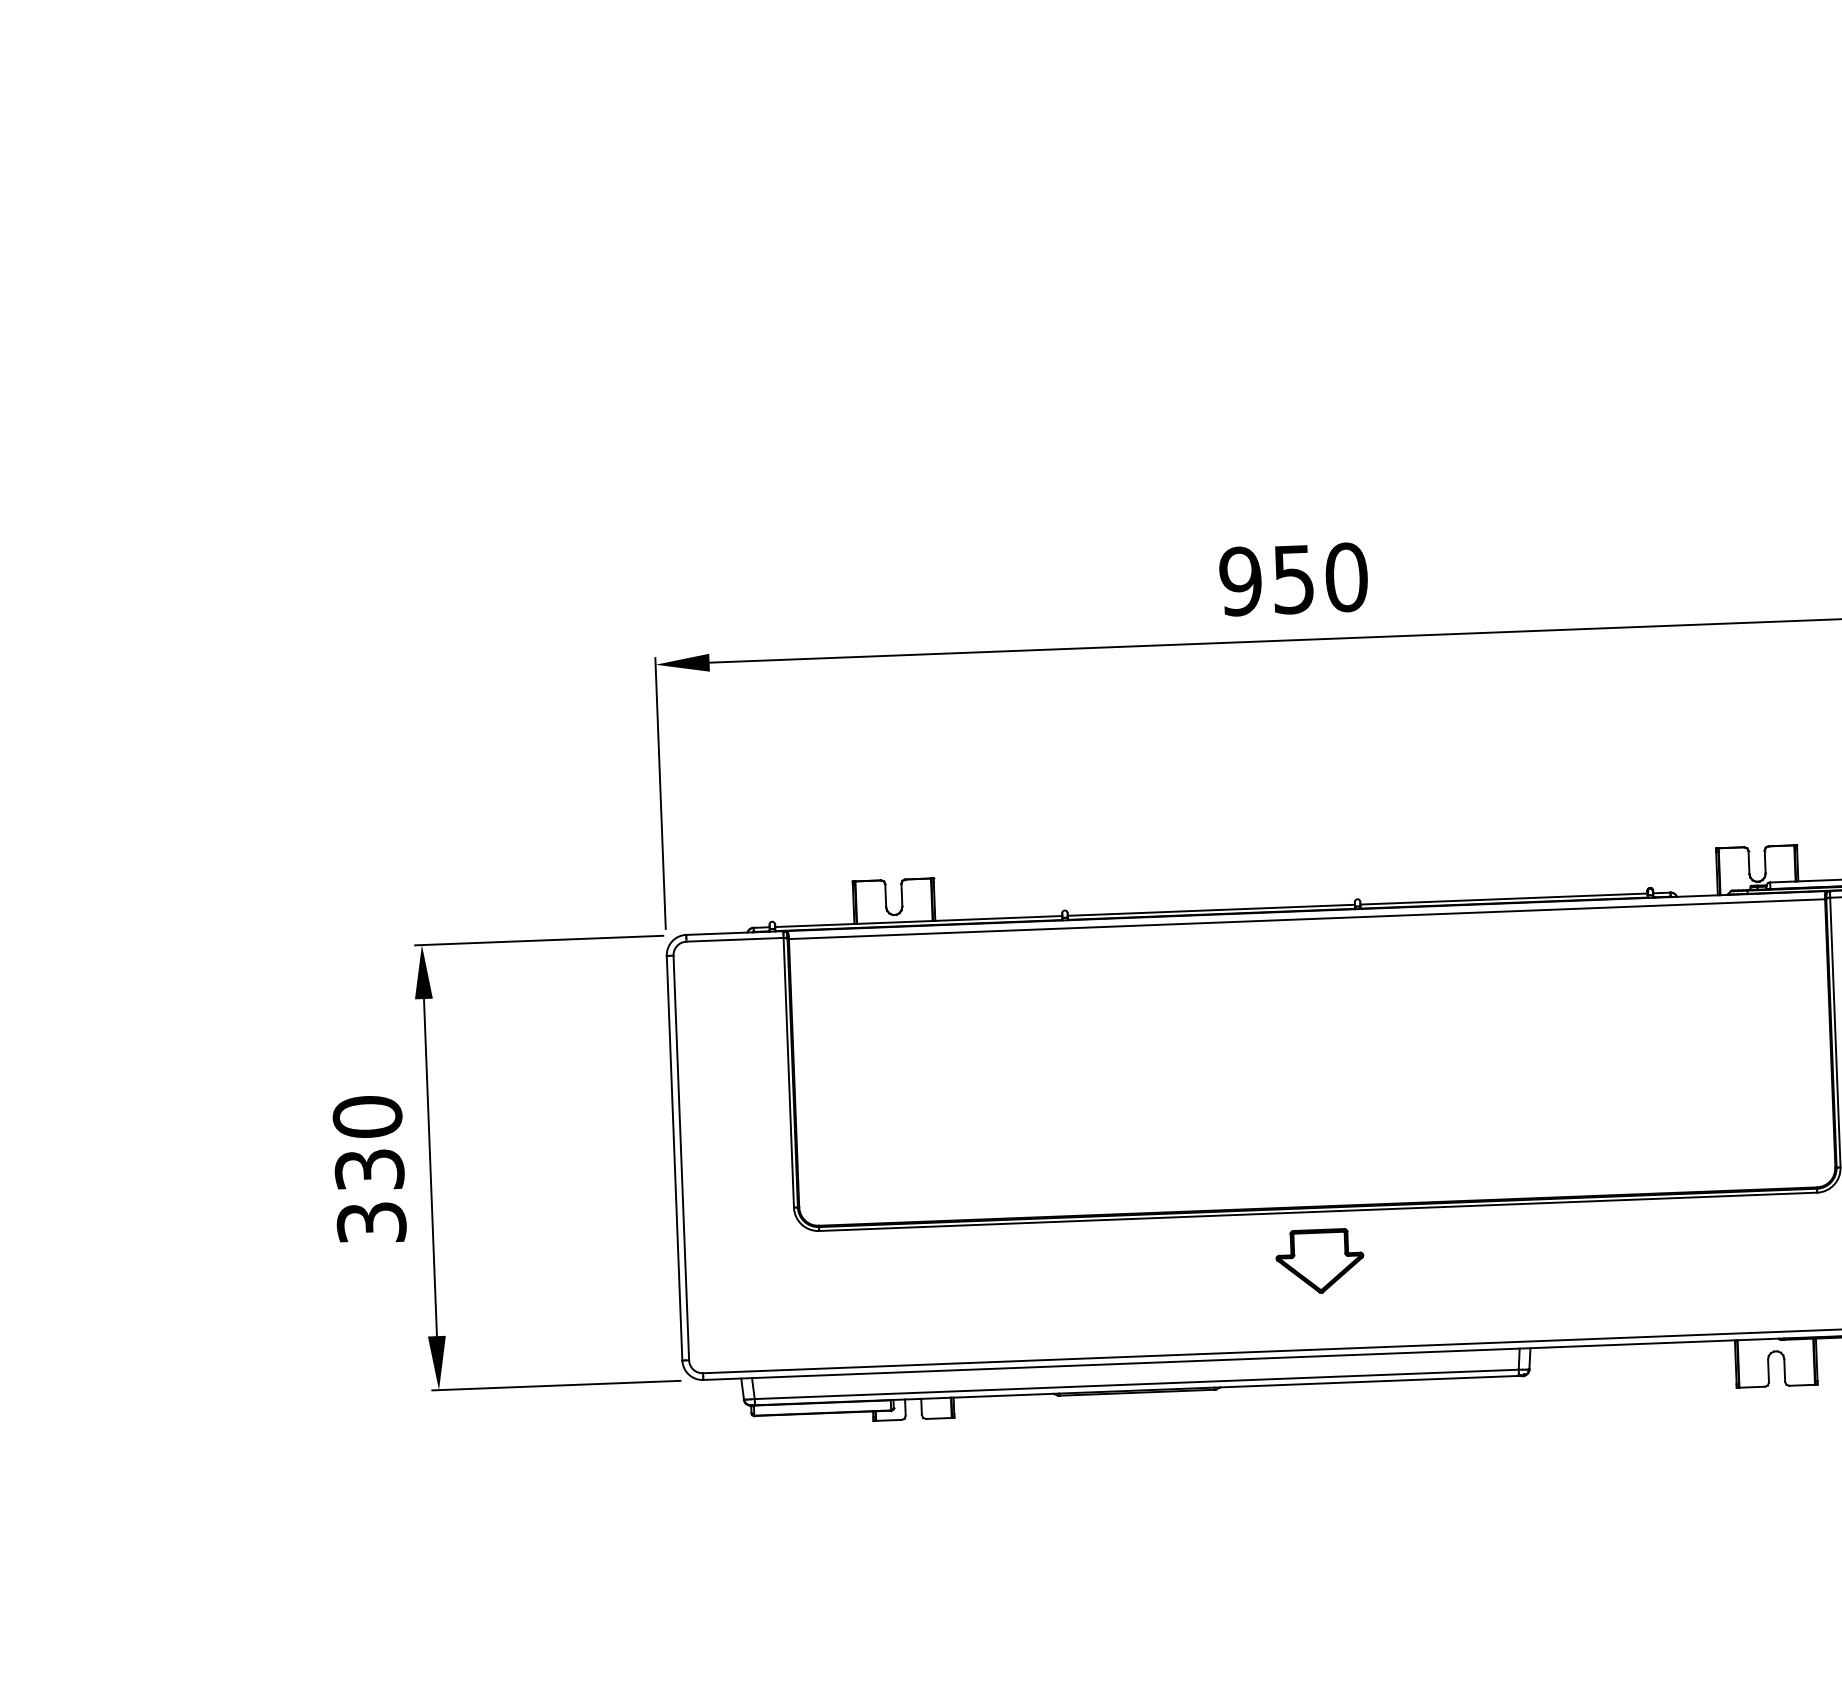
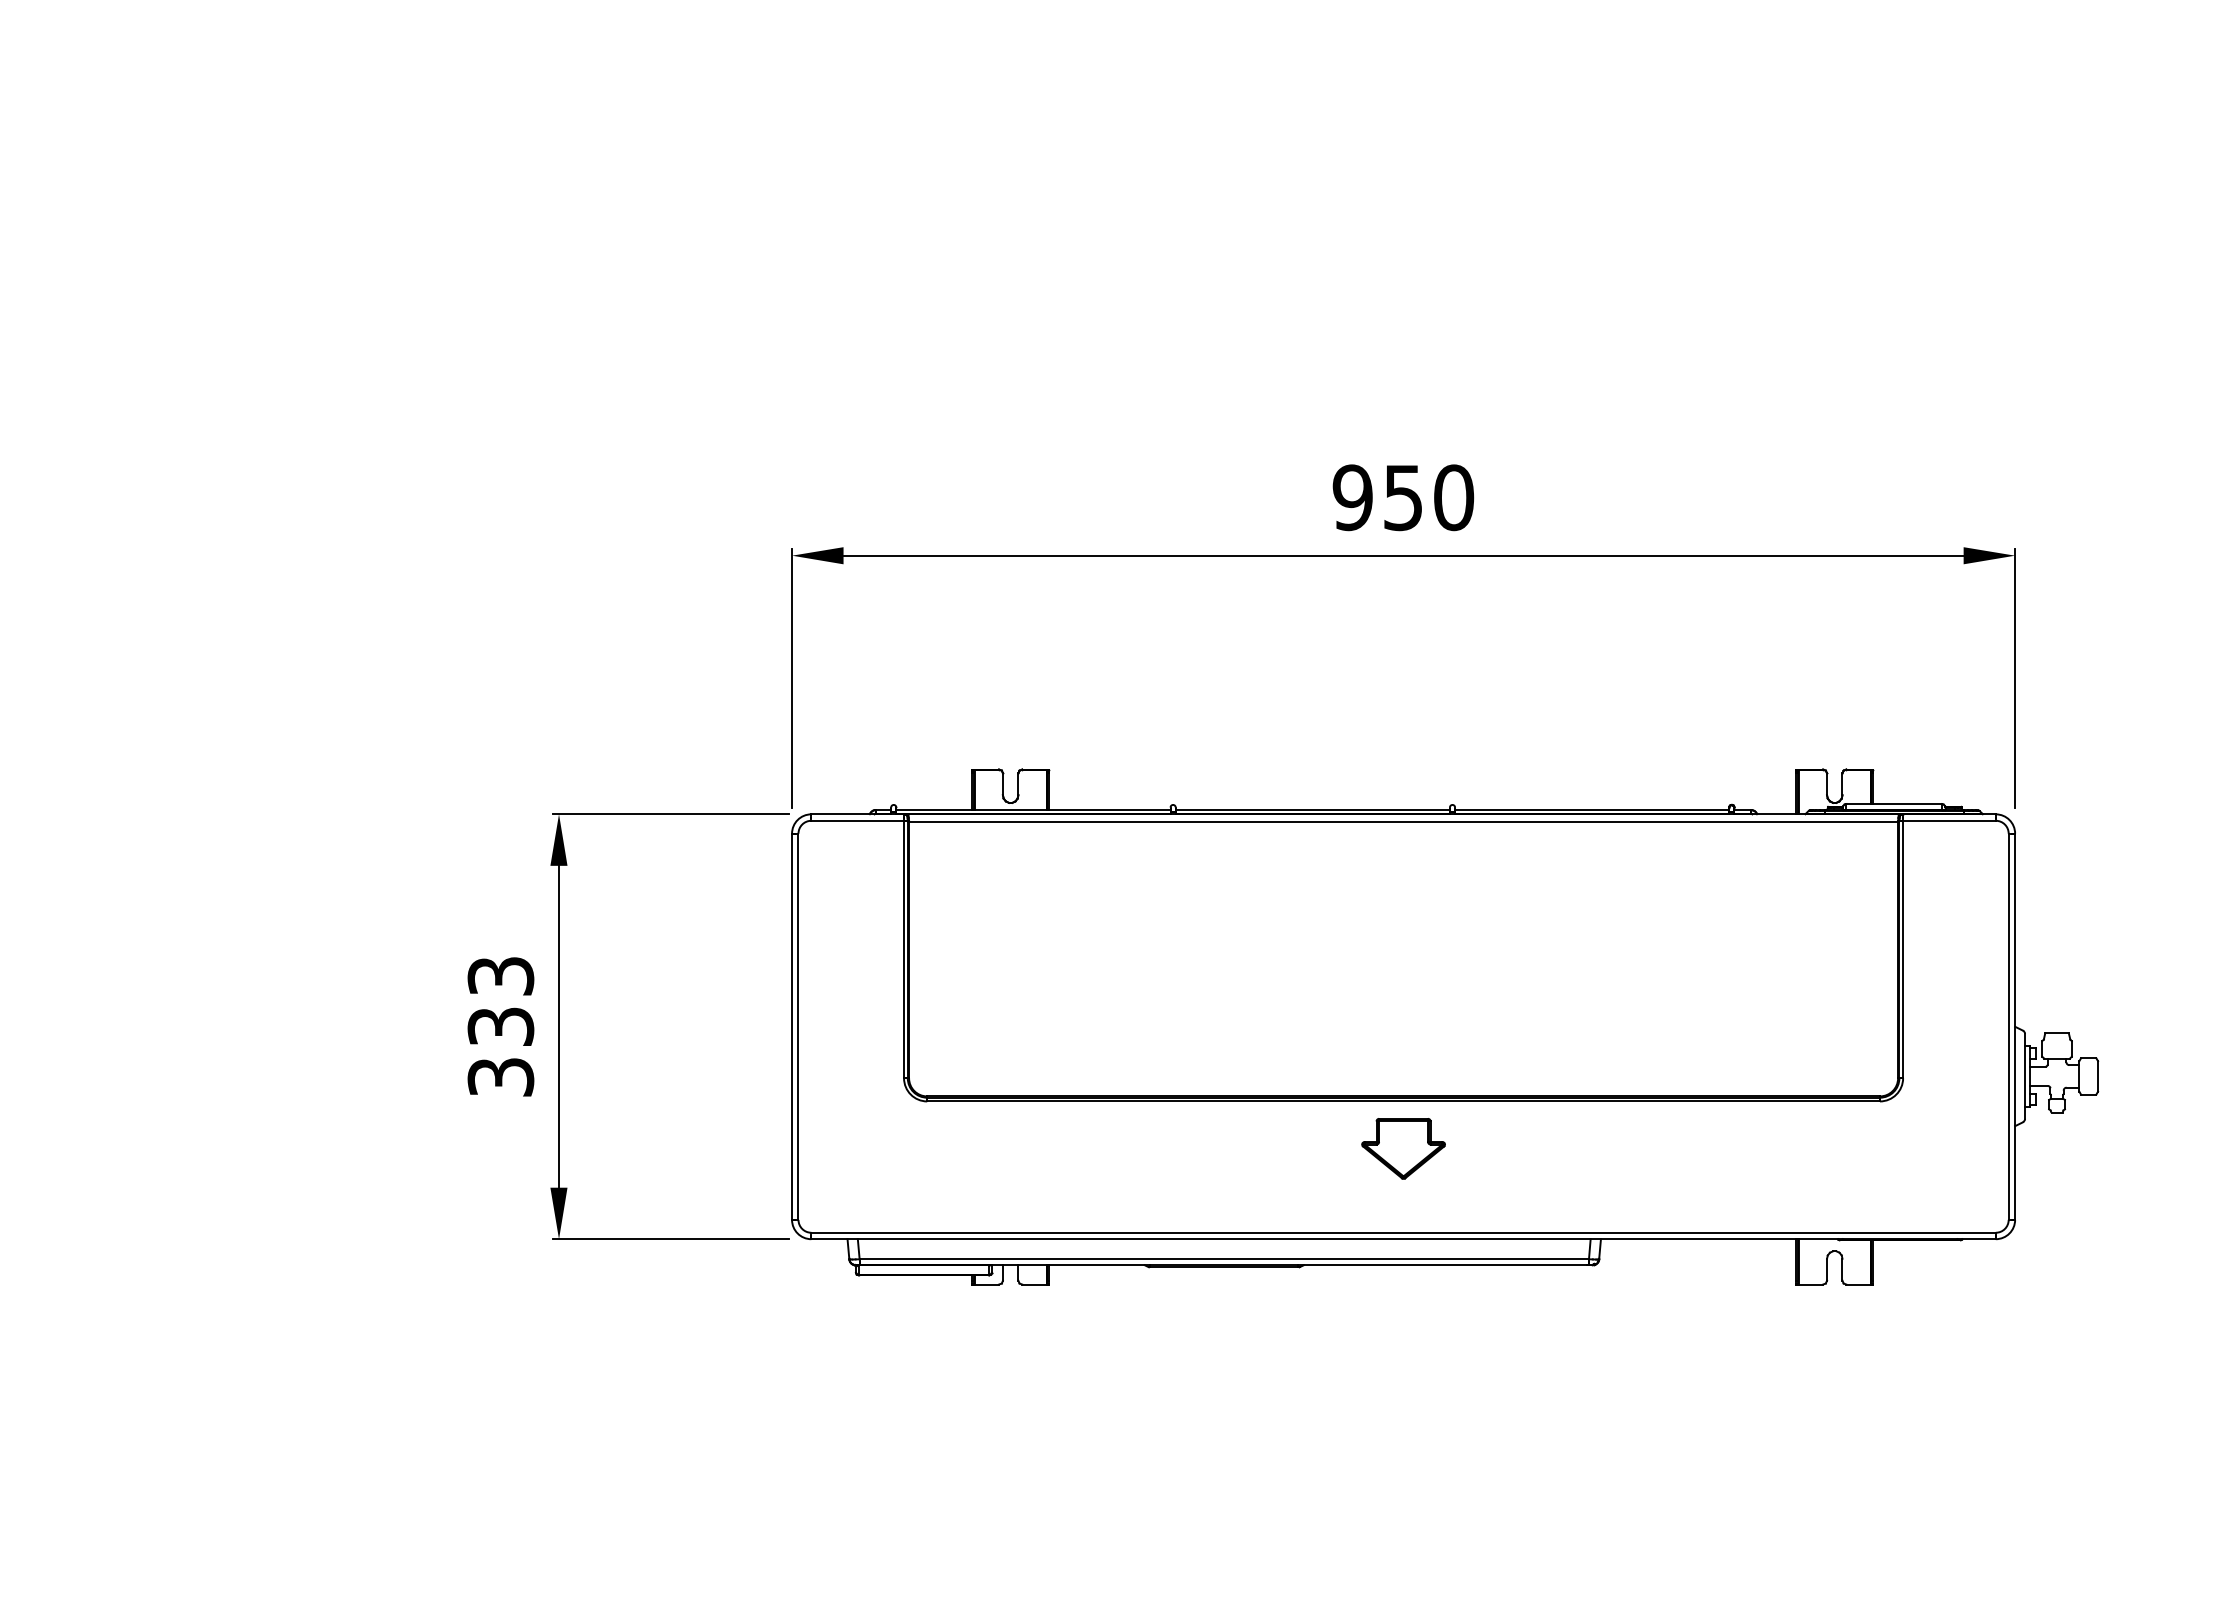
text: (367, 1117) -> (500, 976), 330 -> 333

